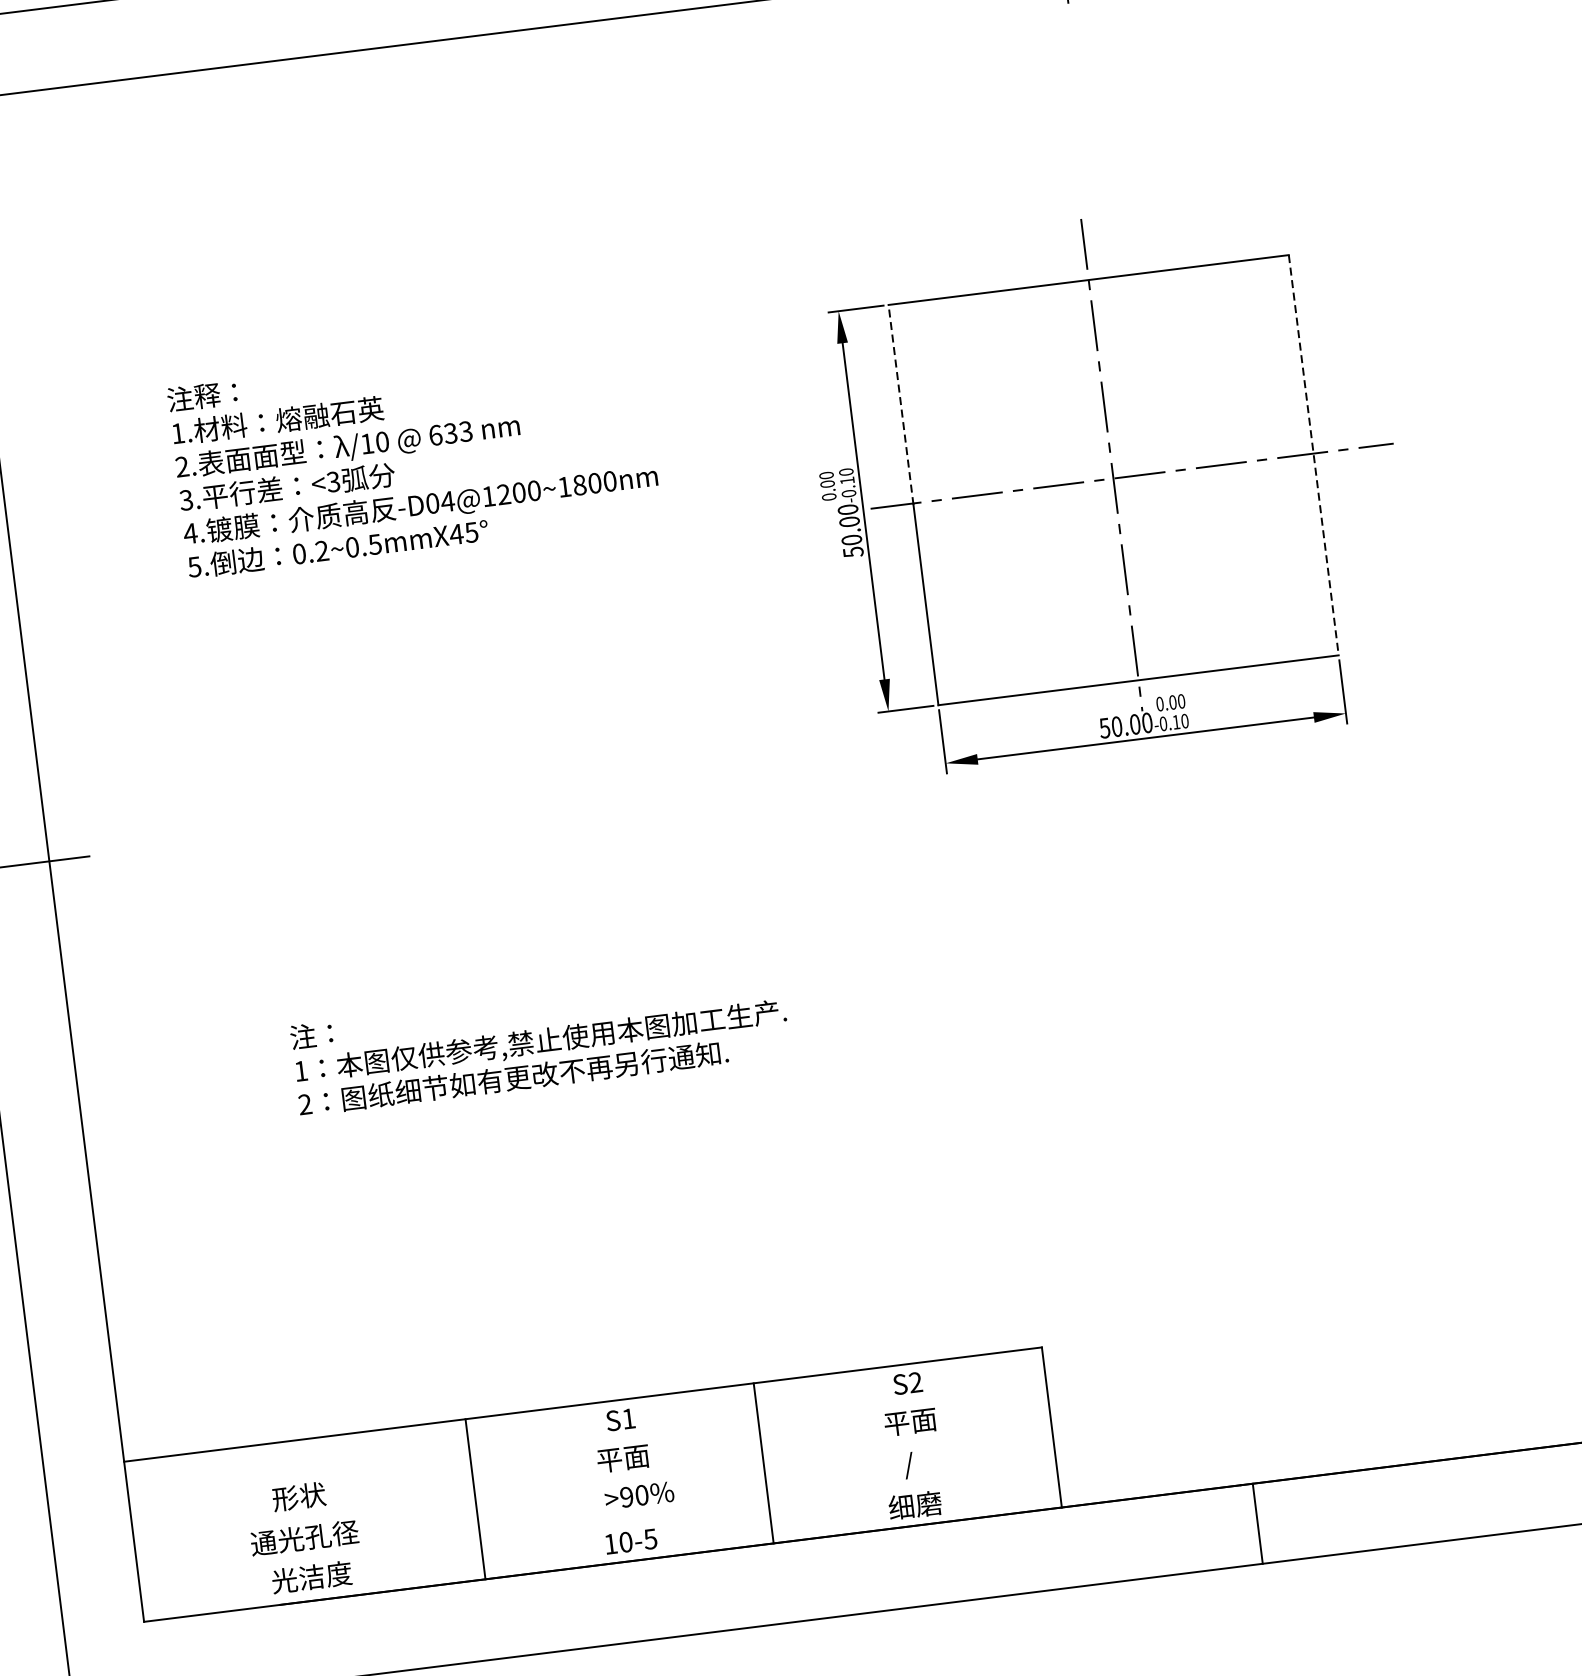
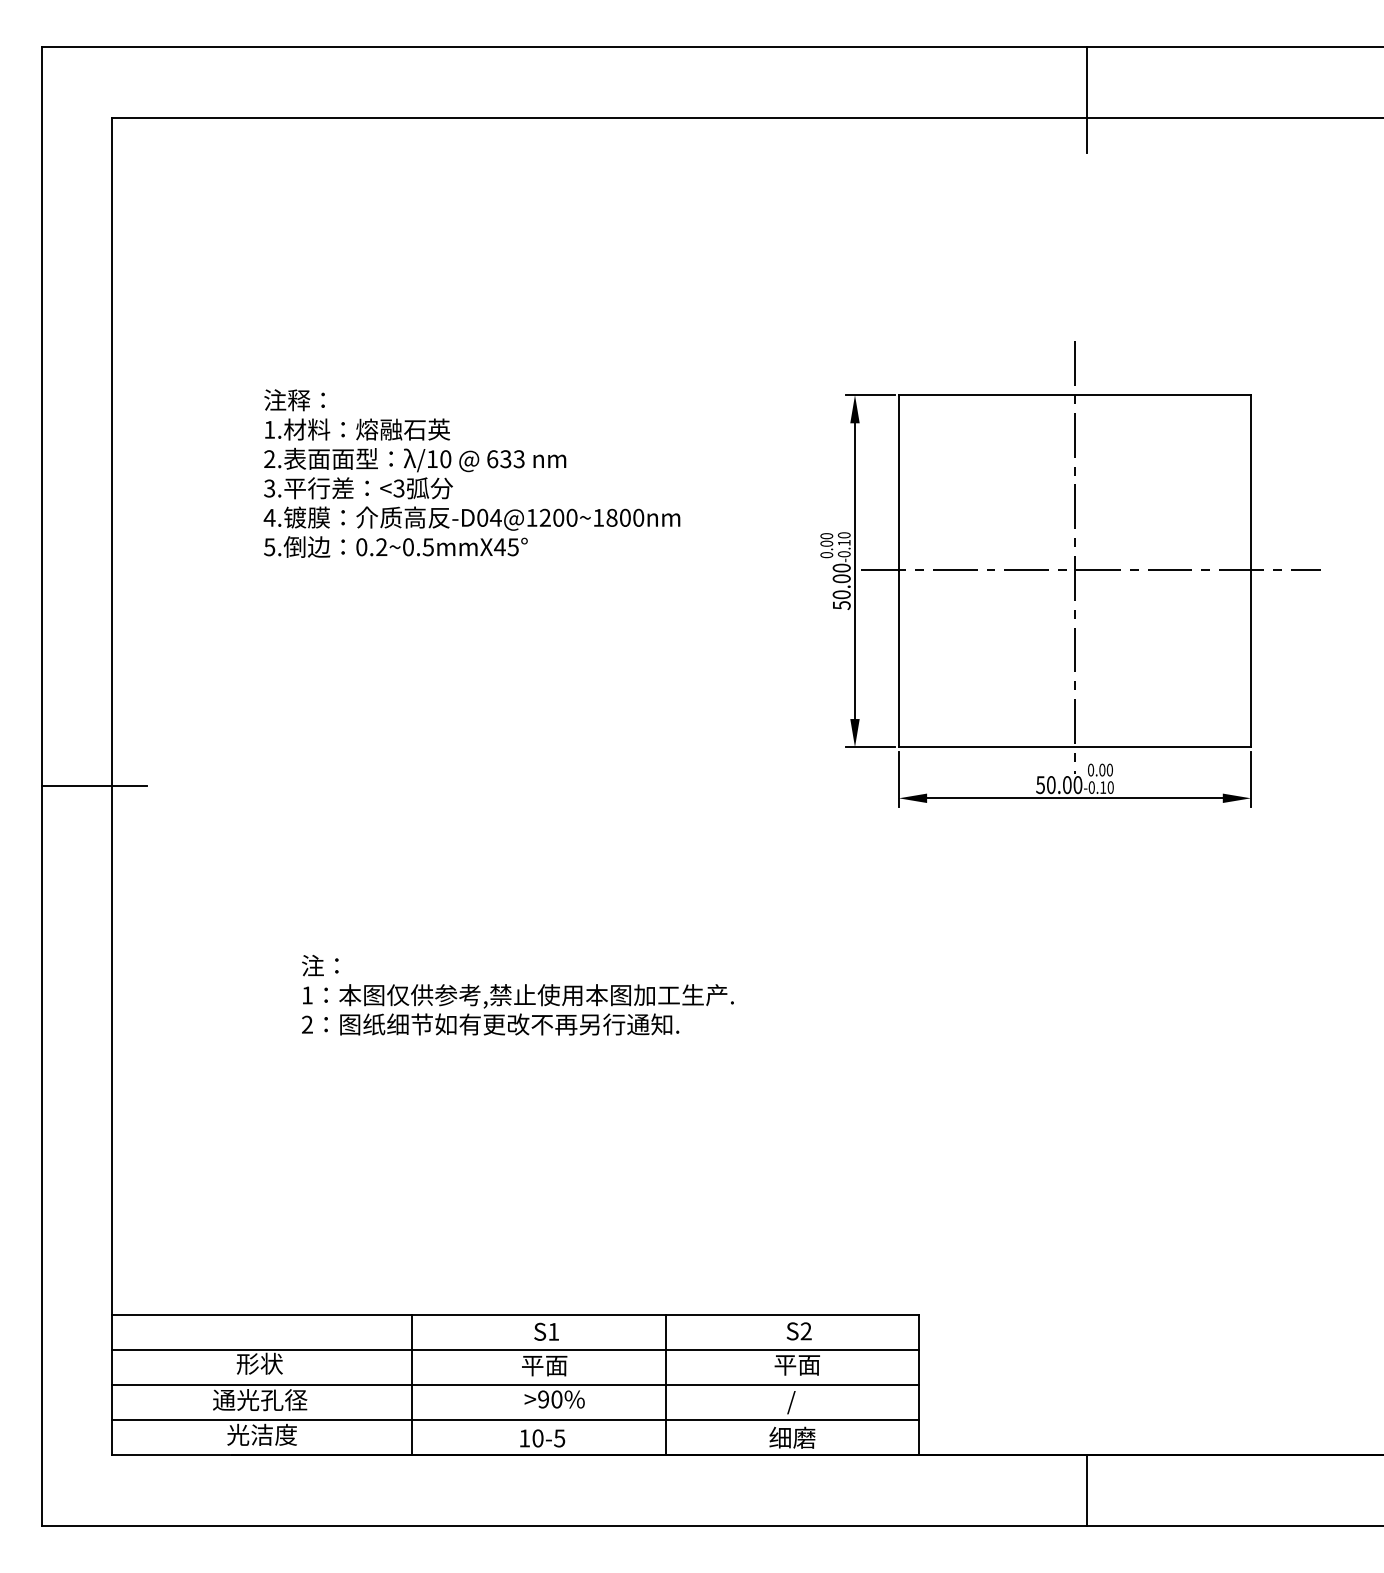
line: (900, 404) -> (898, 482), dashed -> solid
line: (1313, 455) -> (1250, 571), dashed -> solid
line: (587, 1444) -> (515, 1349), added
line: (592, 1484) -> (515, 1384), added
line: (597, 1525) -> (515, 1420), added

